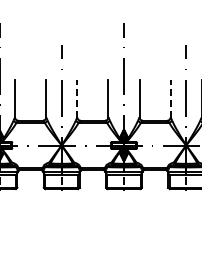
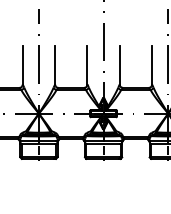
line: (77, 98) -> (55, 64), dashed -> solid
line: (170, 98) -> (151, 64), dashed -> solid

